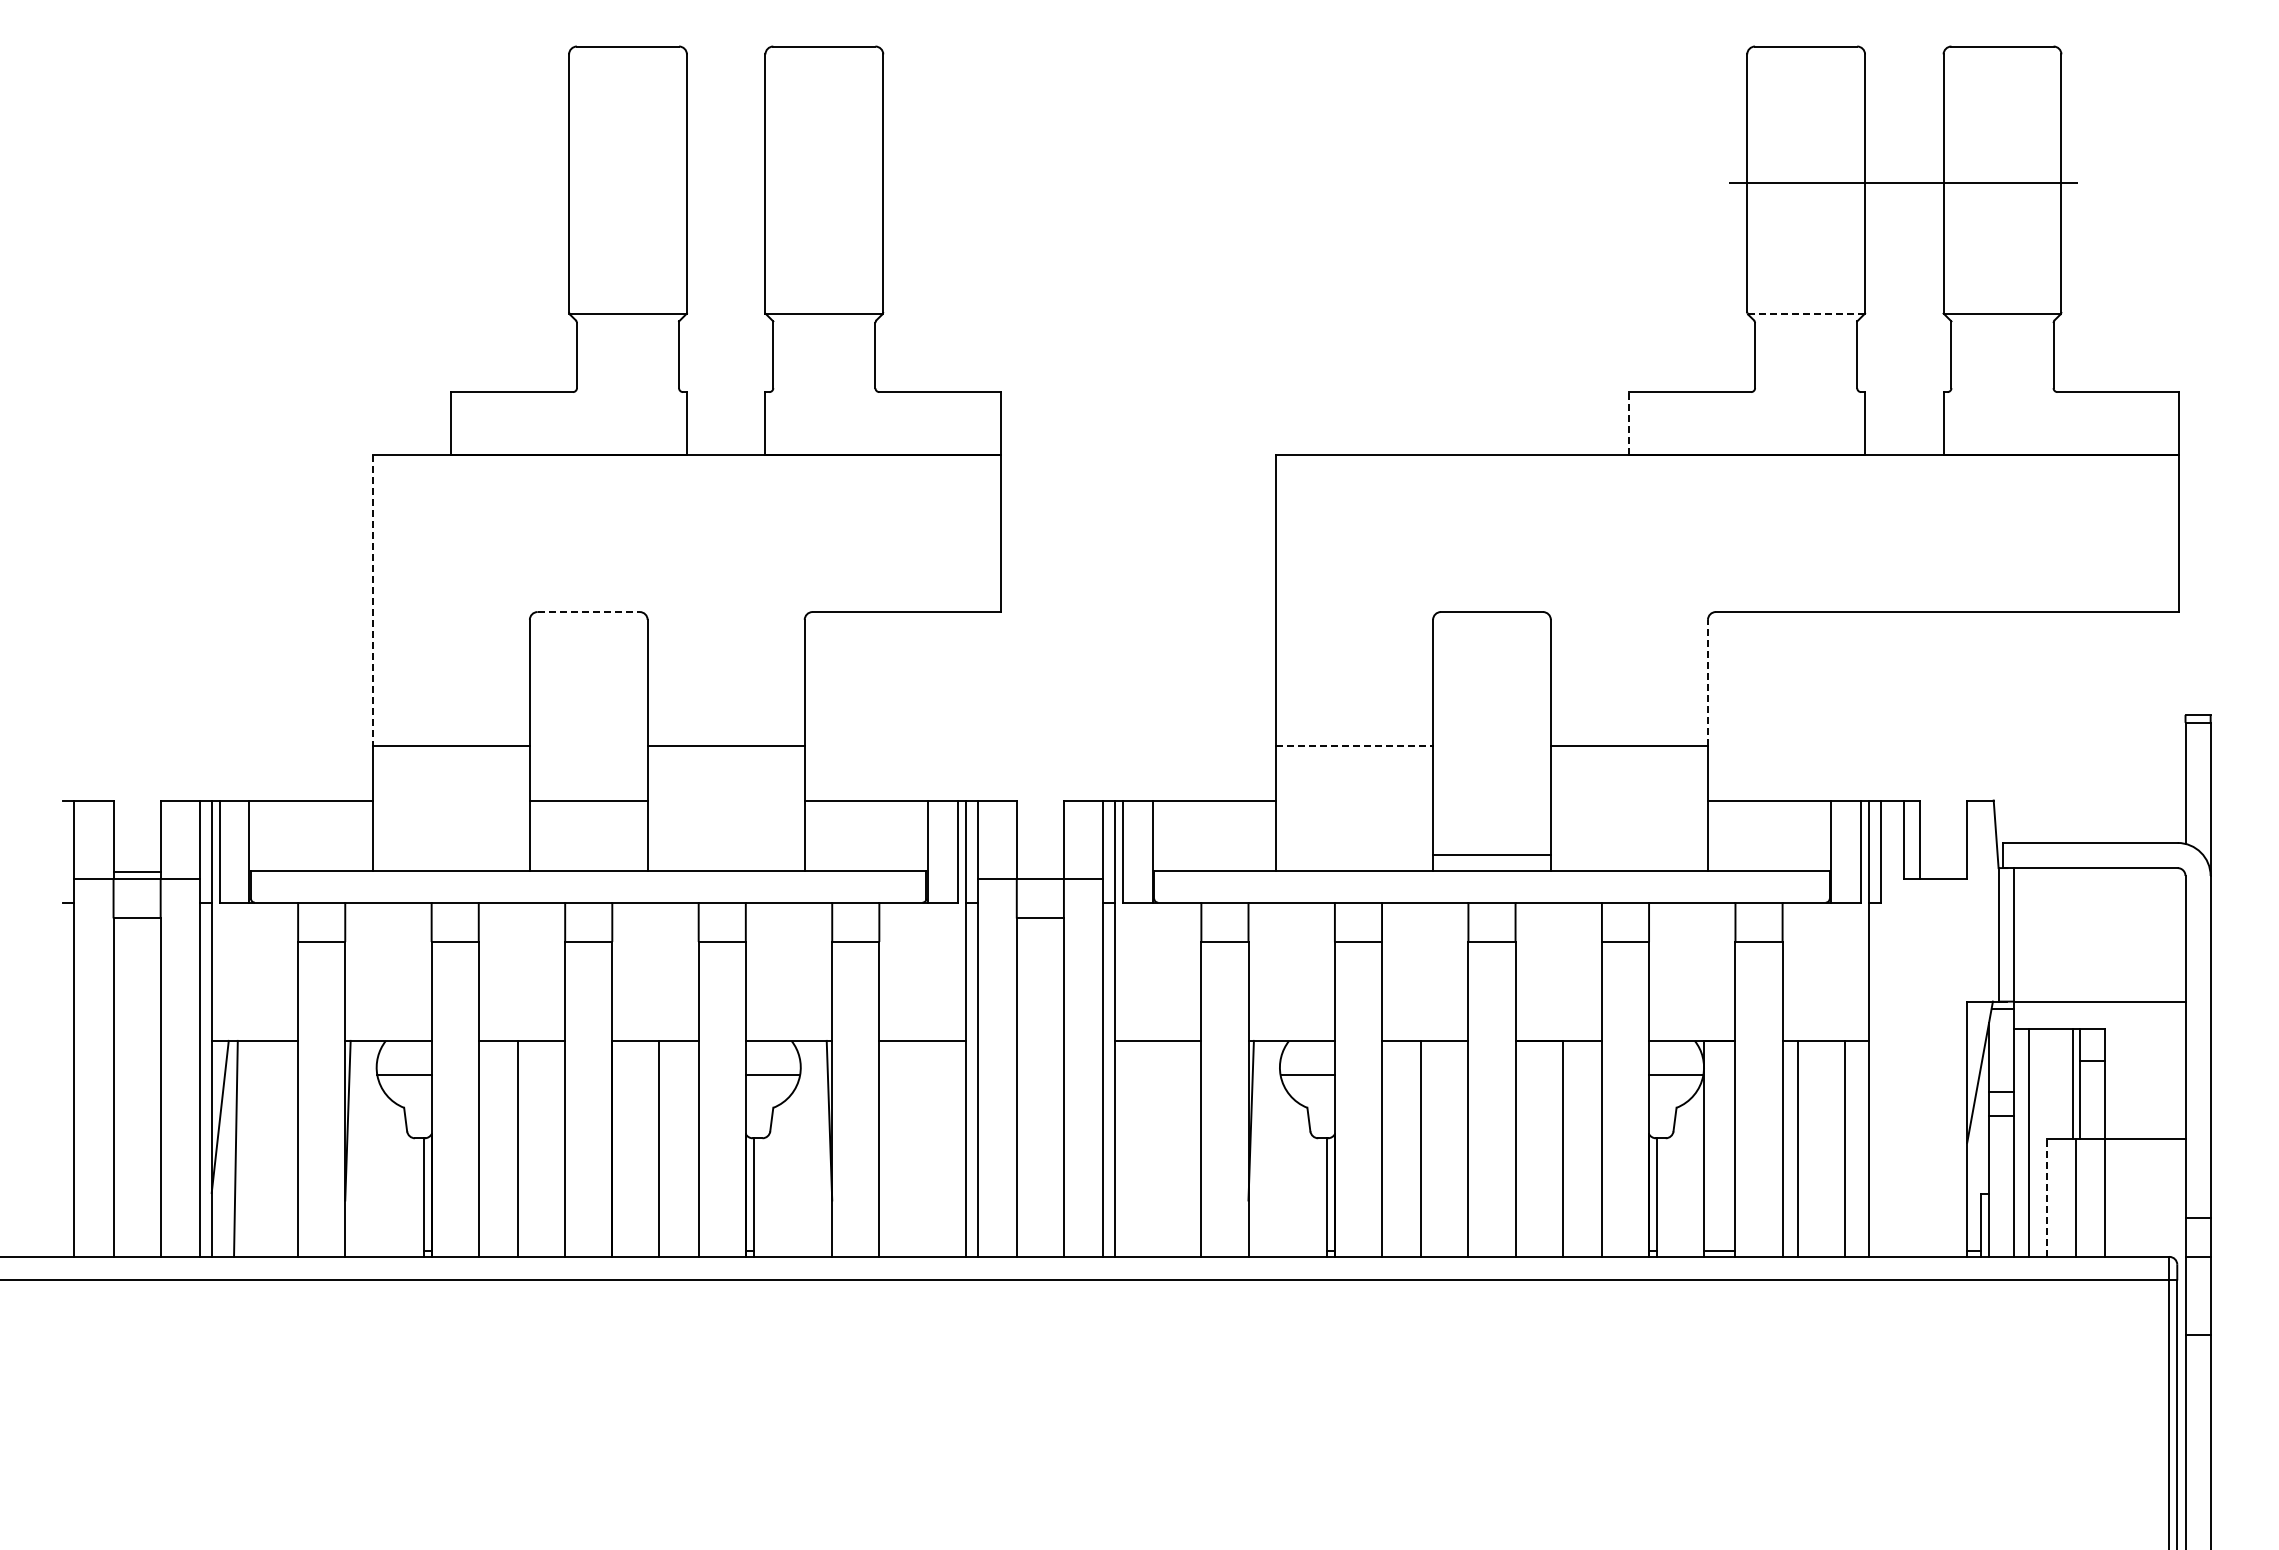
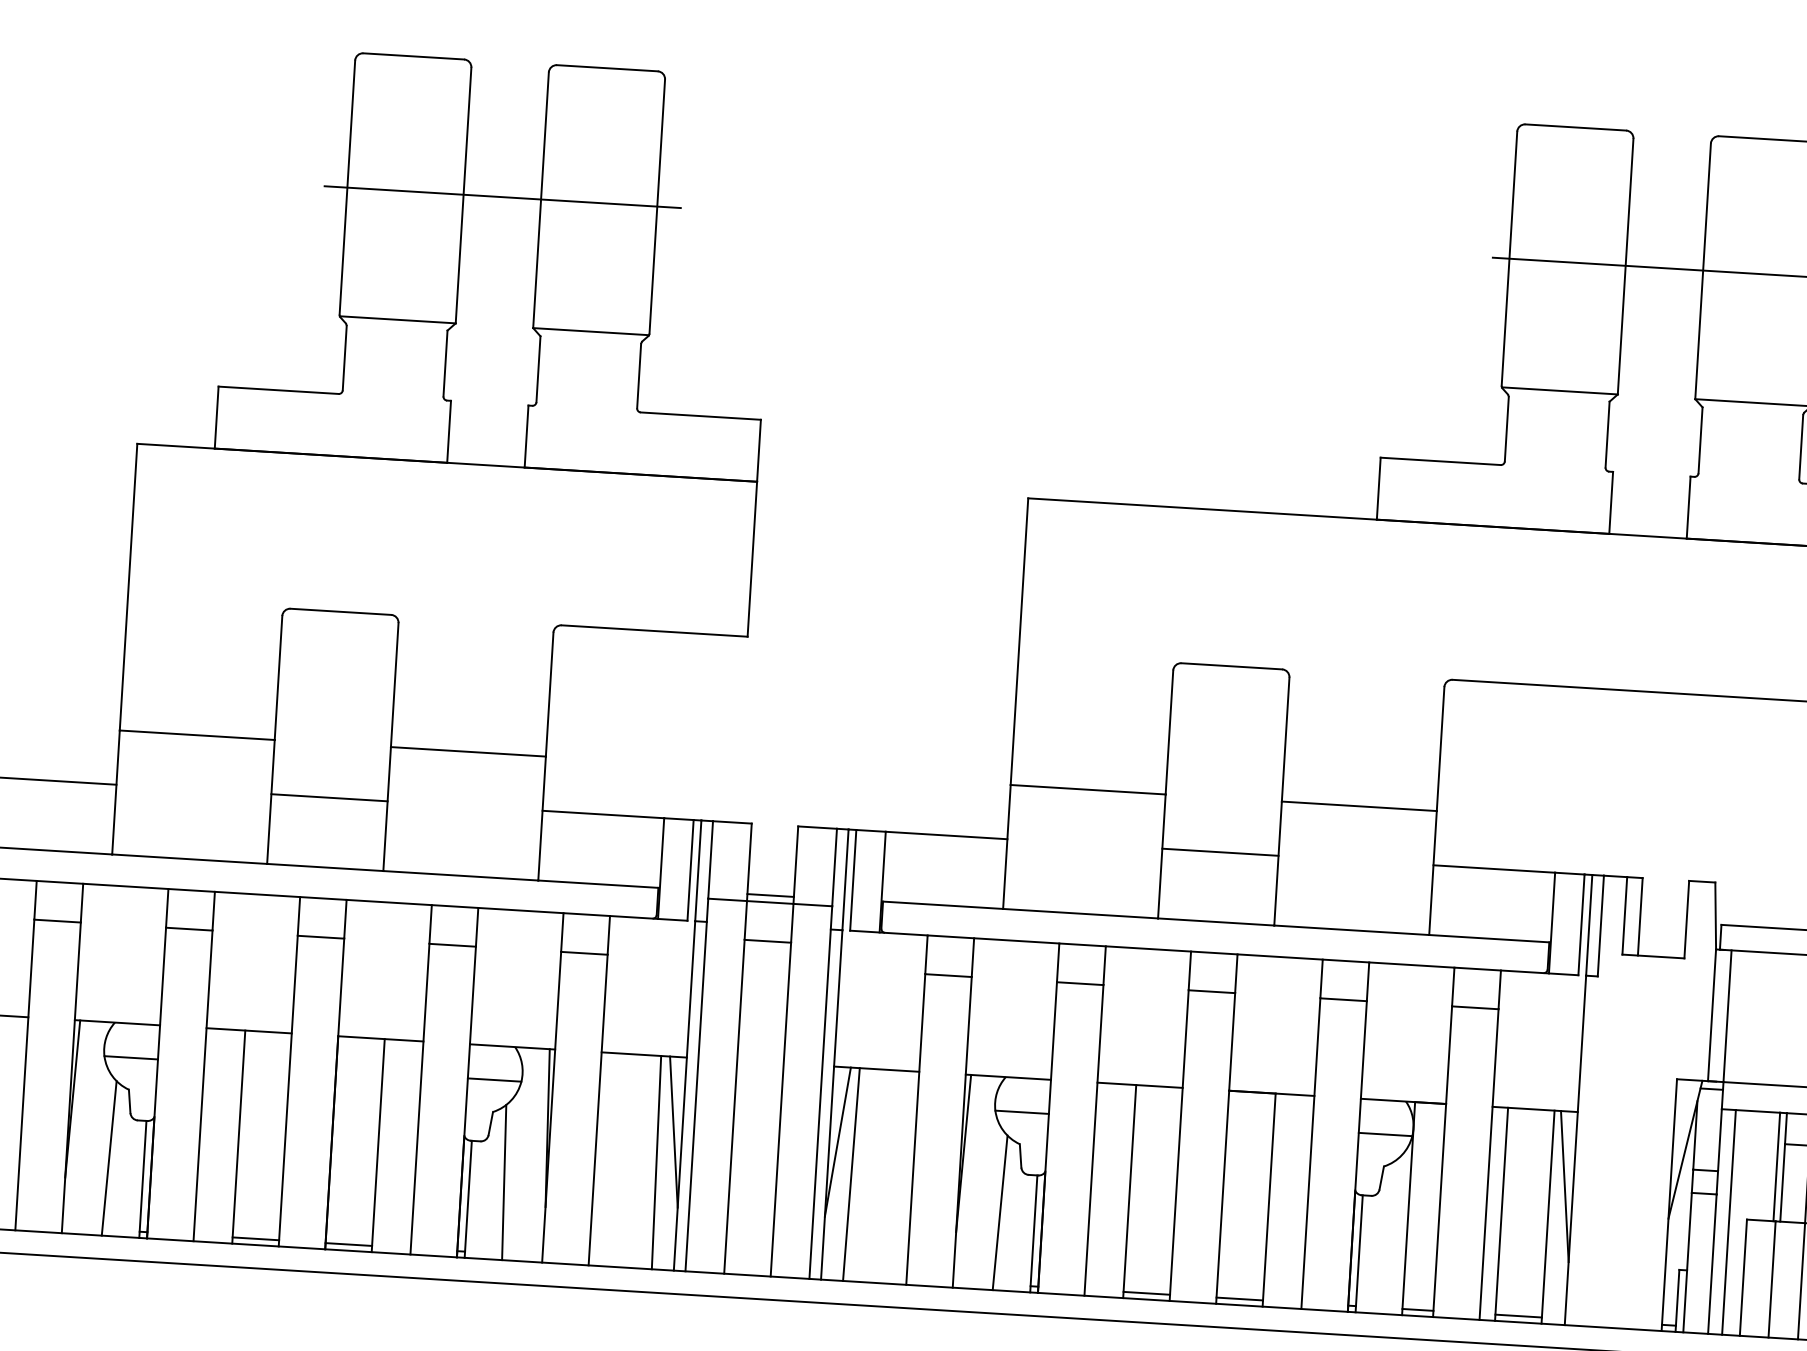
line: (726, 183) -> (502, 197), added
line: (1806, 313) -> (1560, 390), dashed -> solid
line: (1629, 423) -> (1378, 488), dashed -> solid
line: (372, 600) -> (128, 587), dashed -> solid
line: (589, 612) -> (341, 612), dashed -> solid
line: (1707, 682) -> (1440, 748), dashed -> solid
line: (1354, 745) -> (1088, 789), dashed -> solid
line: (1491, 854) -> (1219, 852), moved
line: (1039, 872) -> (769, 895), added
line: (956, 1116) -> (673, 1131), added
line: (1123, 1116) -> (837, 1141), added
line: (1859, 1116) -> (1563, 1186), added
line: (941, 1148) -> (656, 1162), added
line: (1139, 1148) -> (851, 1174), added
line: (388, 1177) -> (109, 1157), added
line: (788, 1177) -> (503, 1181), added
line: (1291, 1177) -> (999, 1211), added
line: (2046, 1197) -> (1743, 1277), dashed -> solid
line: (541, 1250) -> (255, 1238), added
line: (635, 1250) -> (348, 1244), added
line: (1444, 1250) -> (1146, 1293), added
line: (1538, 1250) -> (1239, 1298), added
line: (1821, 1250) -> (1518, 1315), added

